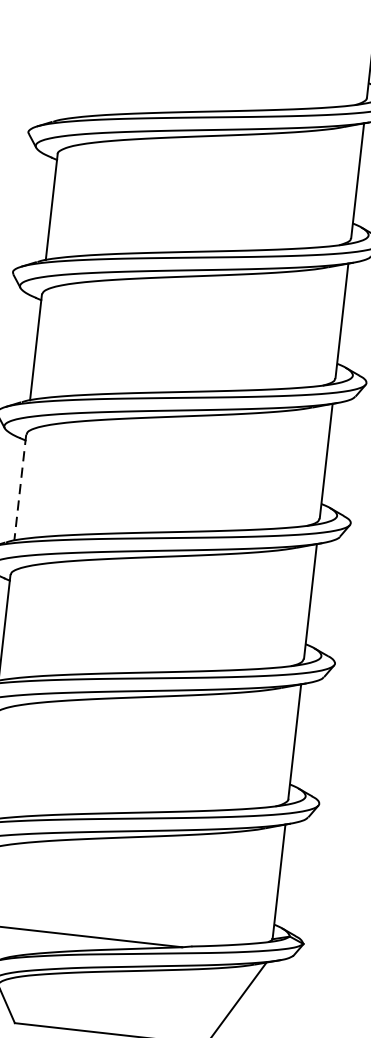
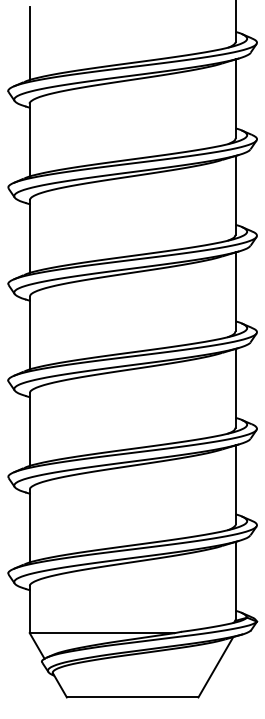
line: (67, 66) -> (29, 43), added
line: (19, 488) -> (29, 333), dashed -> solid

